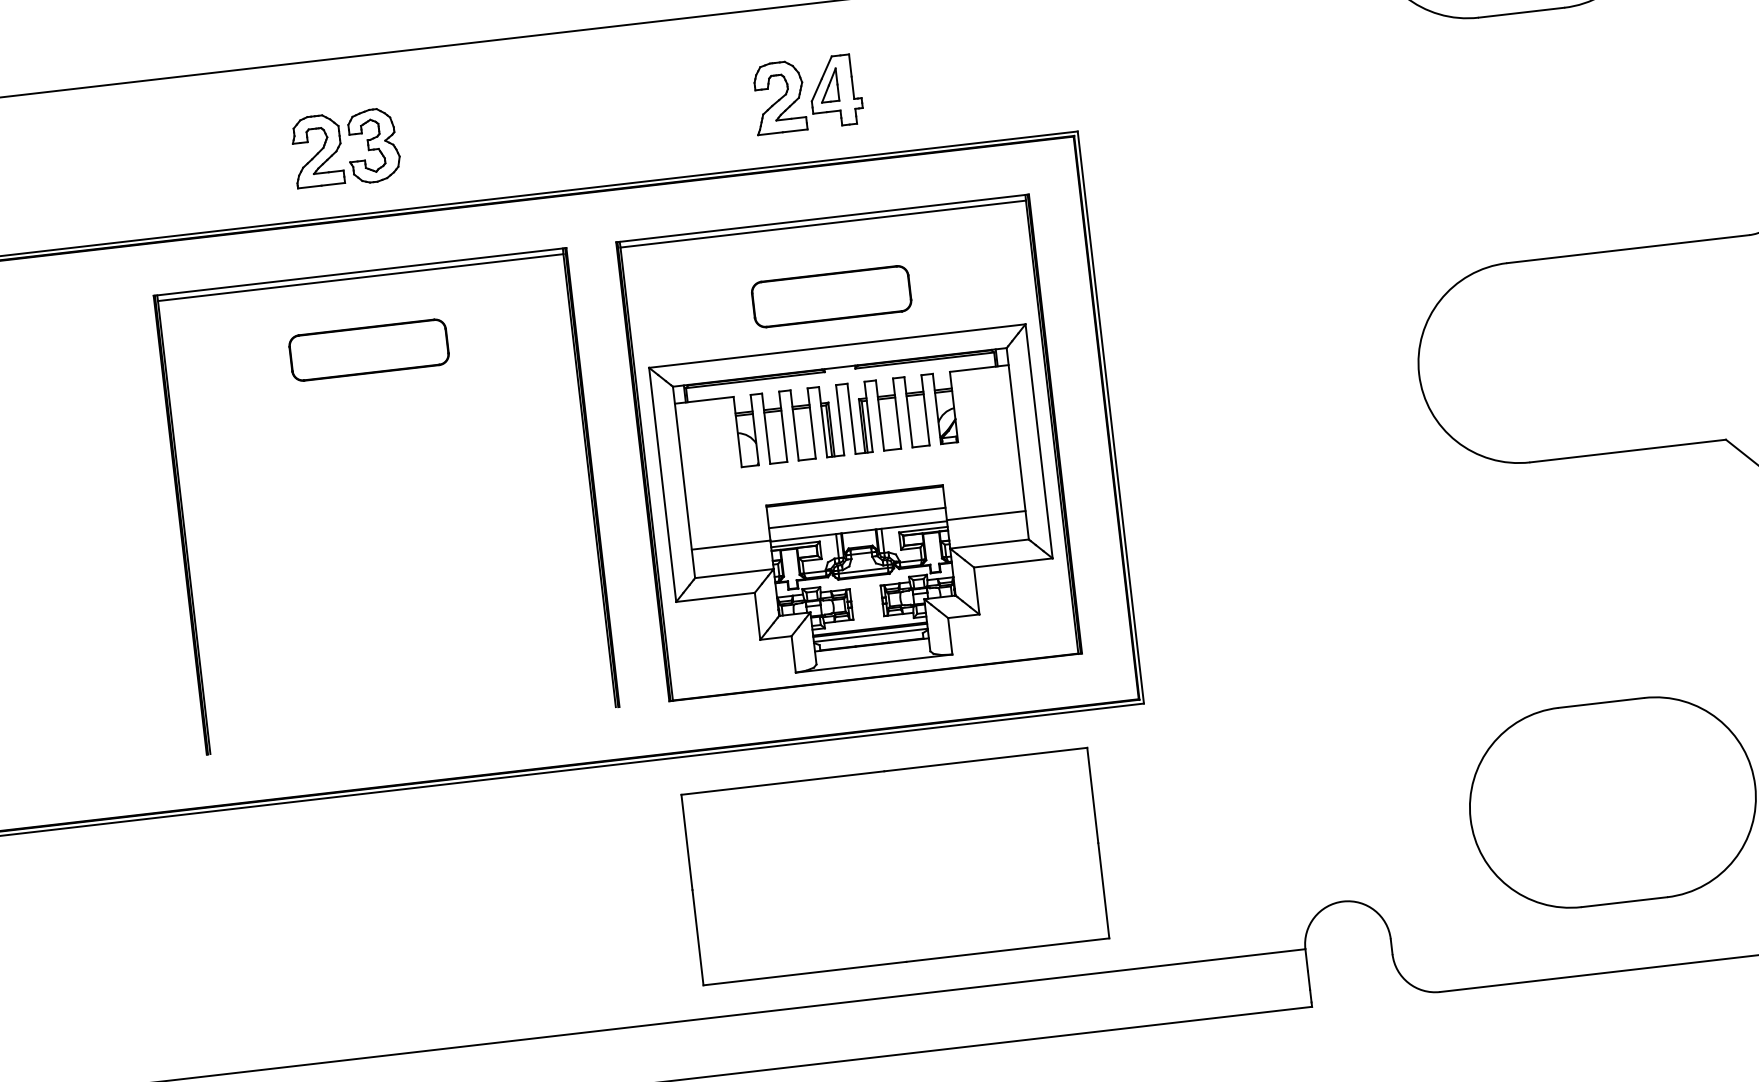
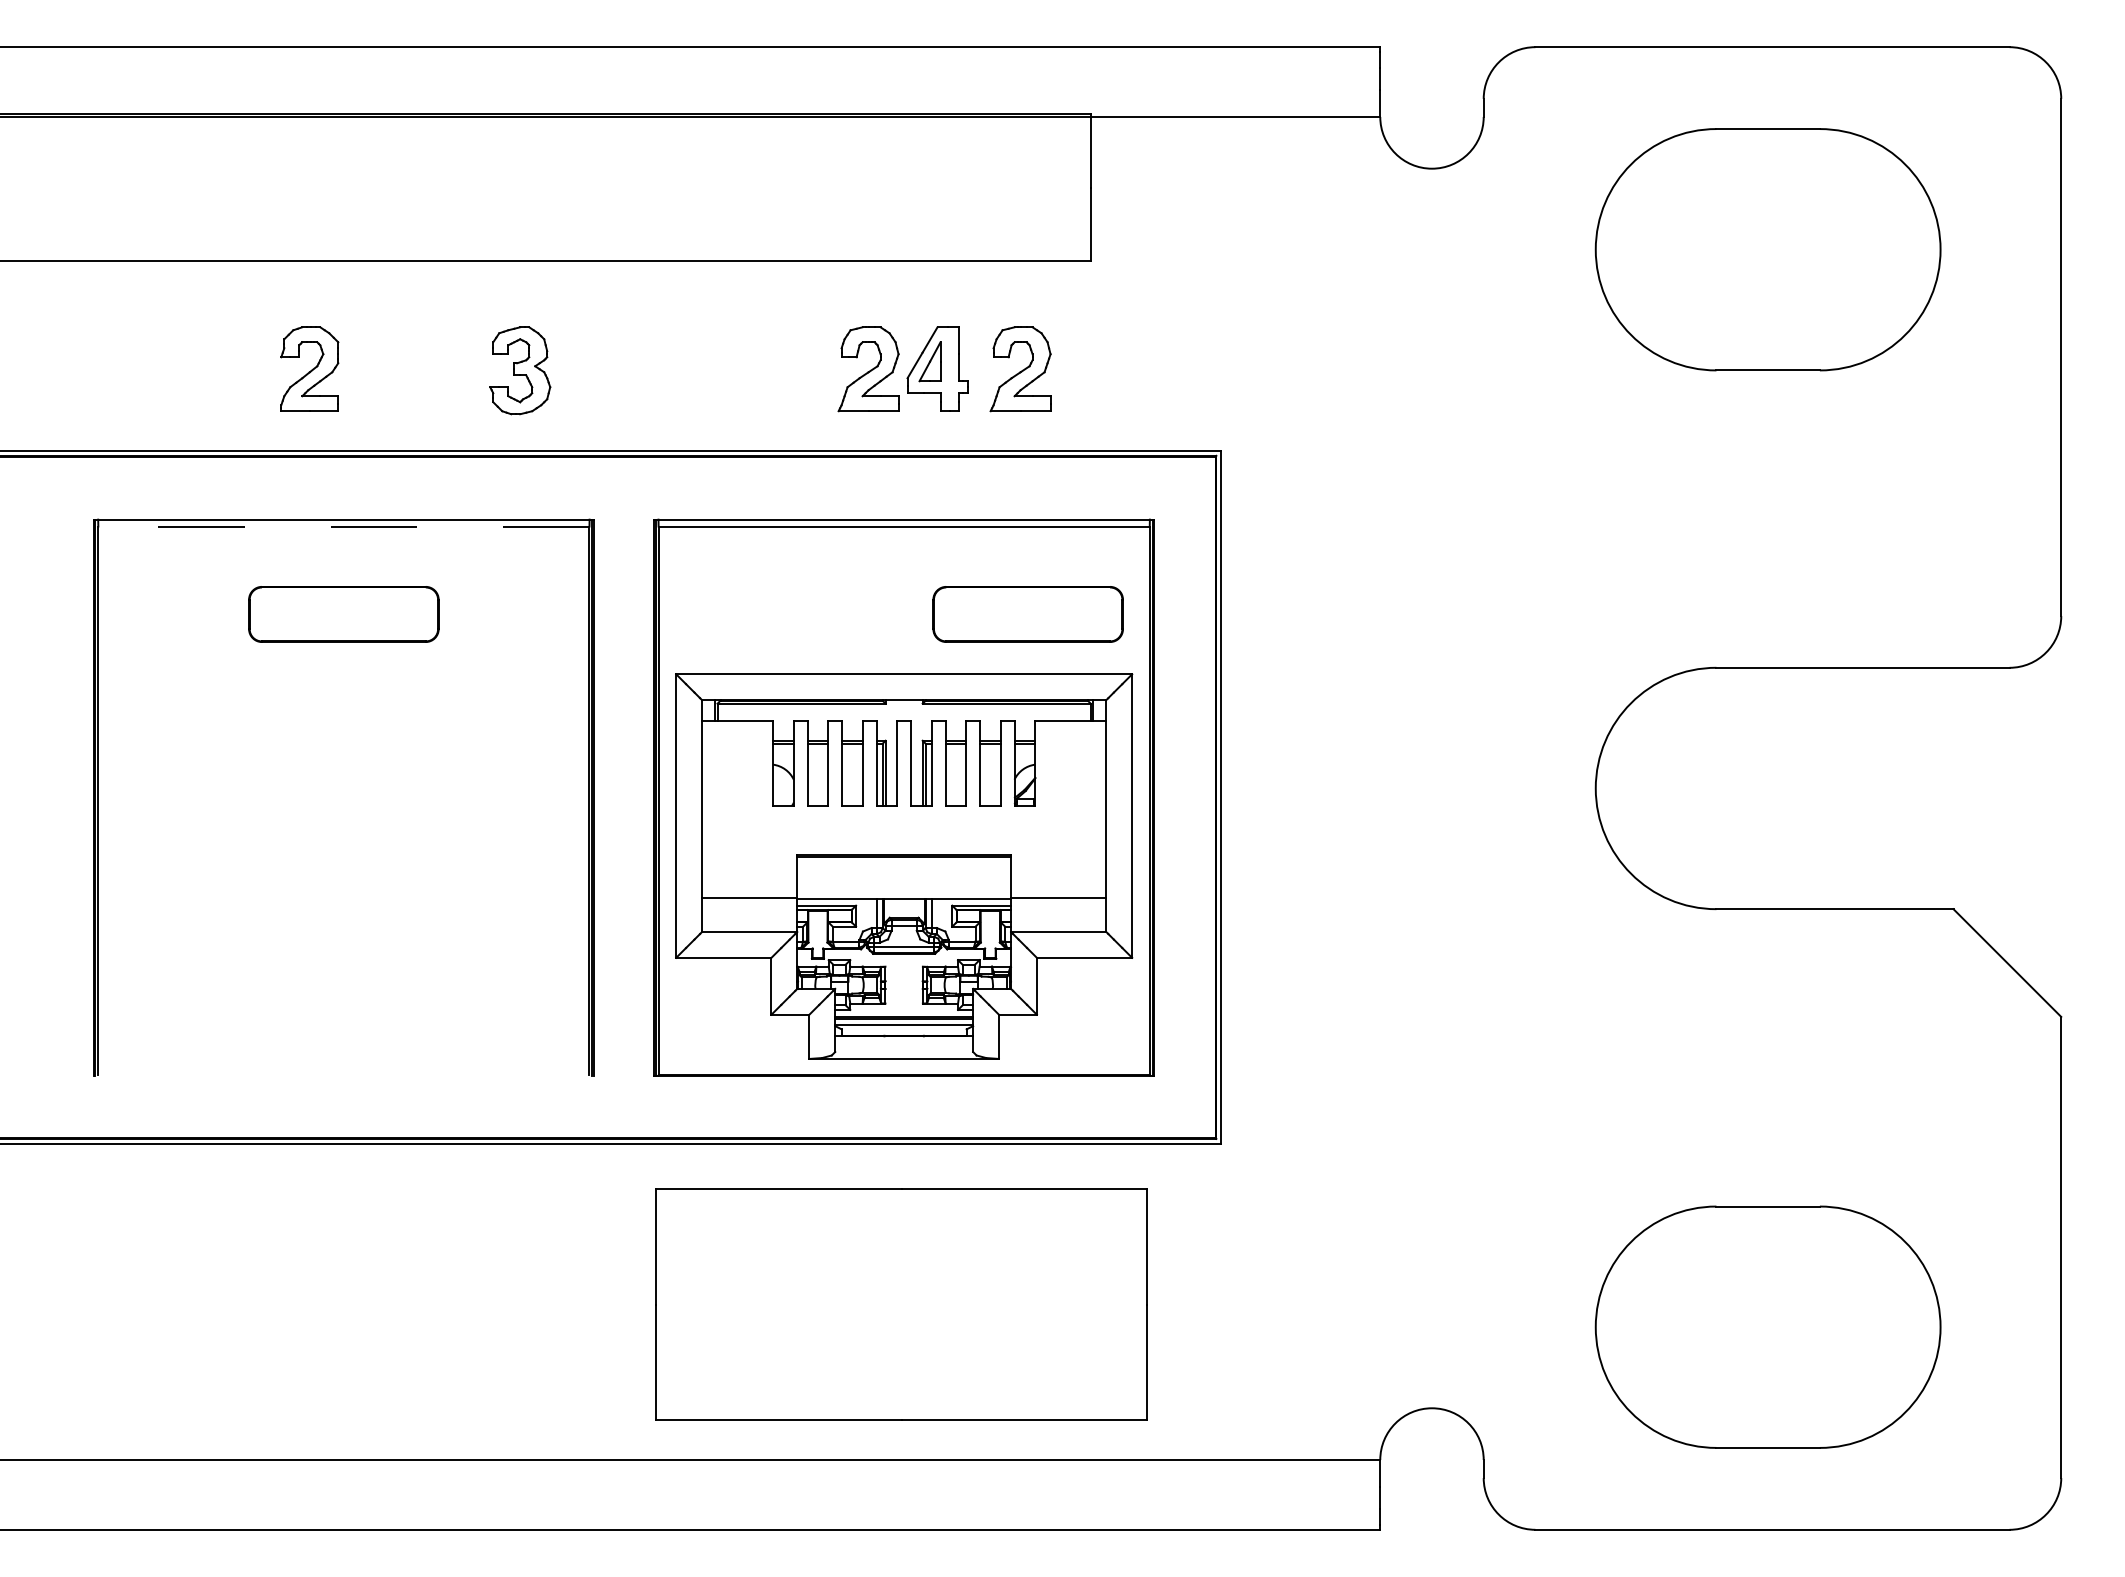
part: (904, 83) -> (1020, 369), added
part: (373, 145) -> (520, 370), moved
line: (360, 277) -> (343, 526), solid -> dashed
part: (831, 296) -> (1027, 614), moved
line: (857, 517) -> (904, 882), removed

